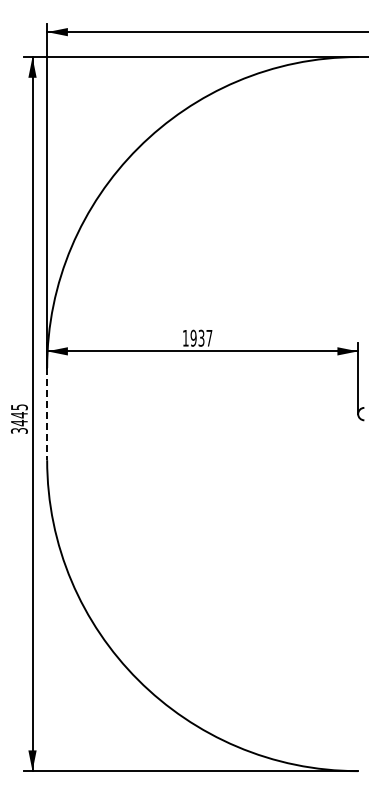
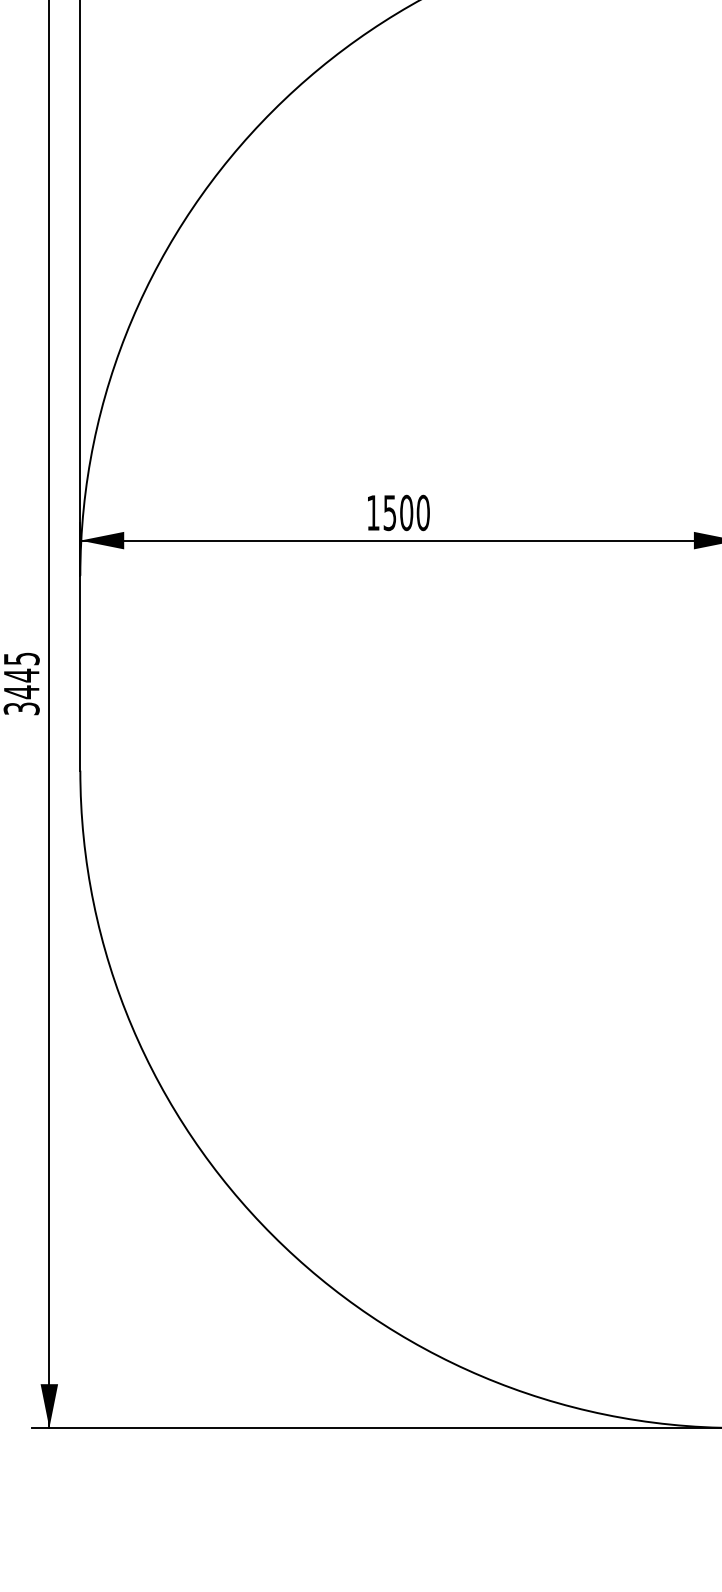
text: (201, 337) -> (406, 511), 1937 -> 1500
line: (47, 414) -> (81, 674), dashed -> solid

